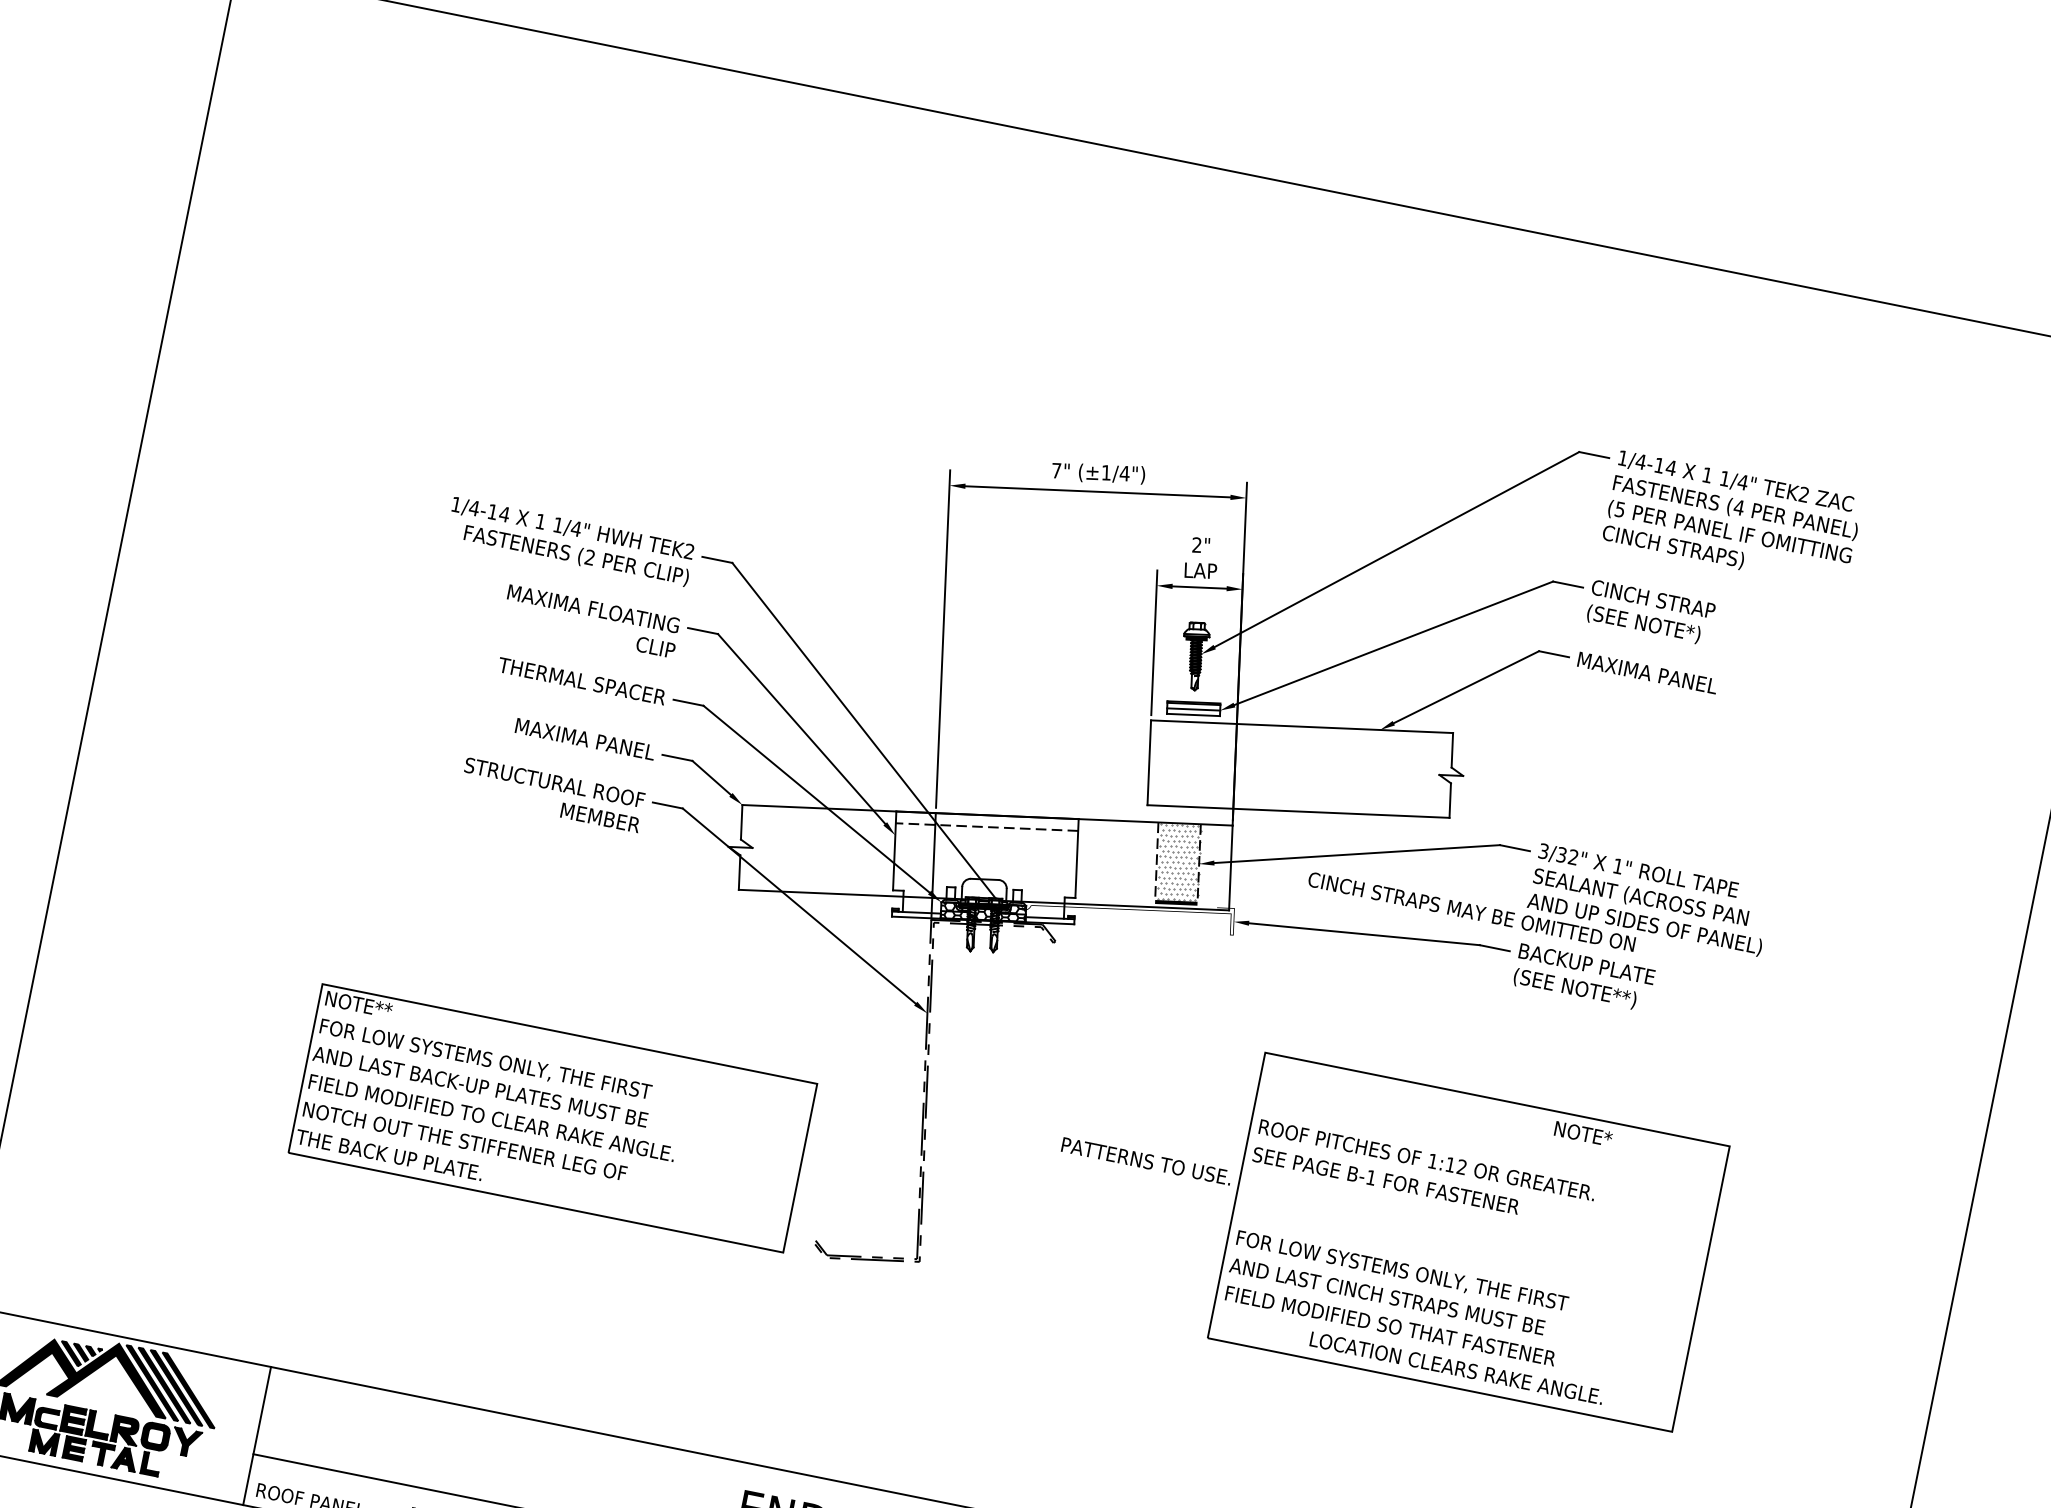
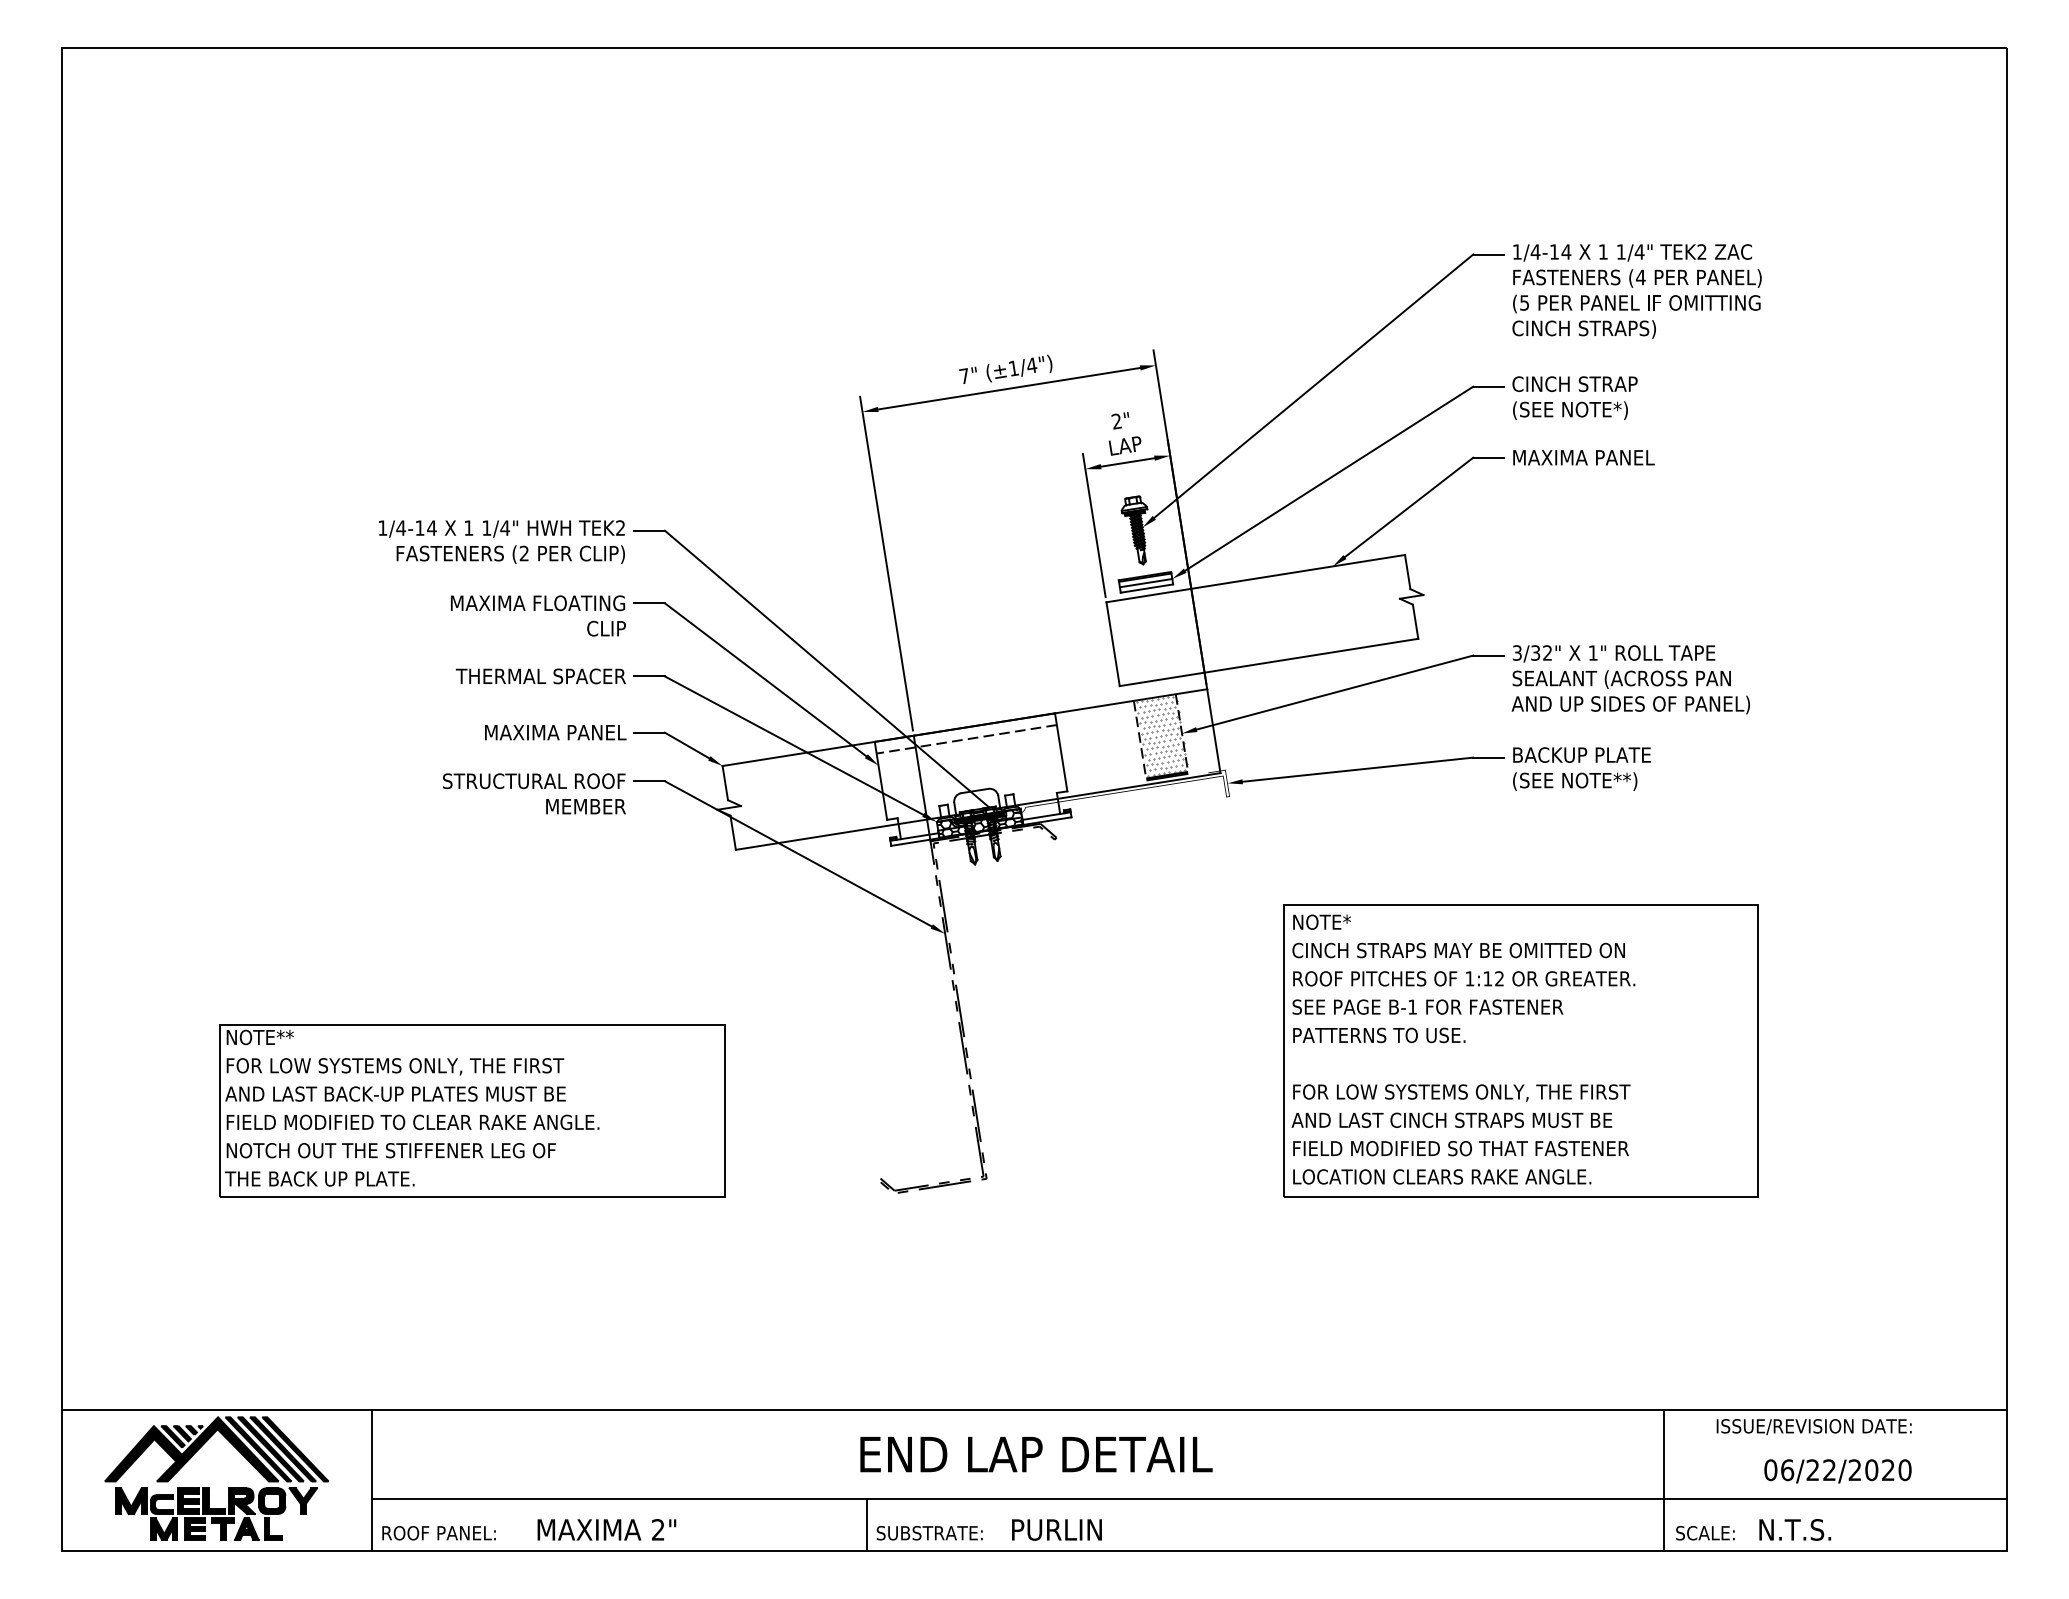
text: (1471, 911) -> (1458, 950), moved
part: (552, 1118) -> (472, 1110), moved
text: (1583, 1133) -> (1321, 921), moved
text: (1146, 1161) -> (1379, 1035), moved
text: (1457, 1367) -> (1442, 1176), moved

